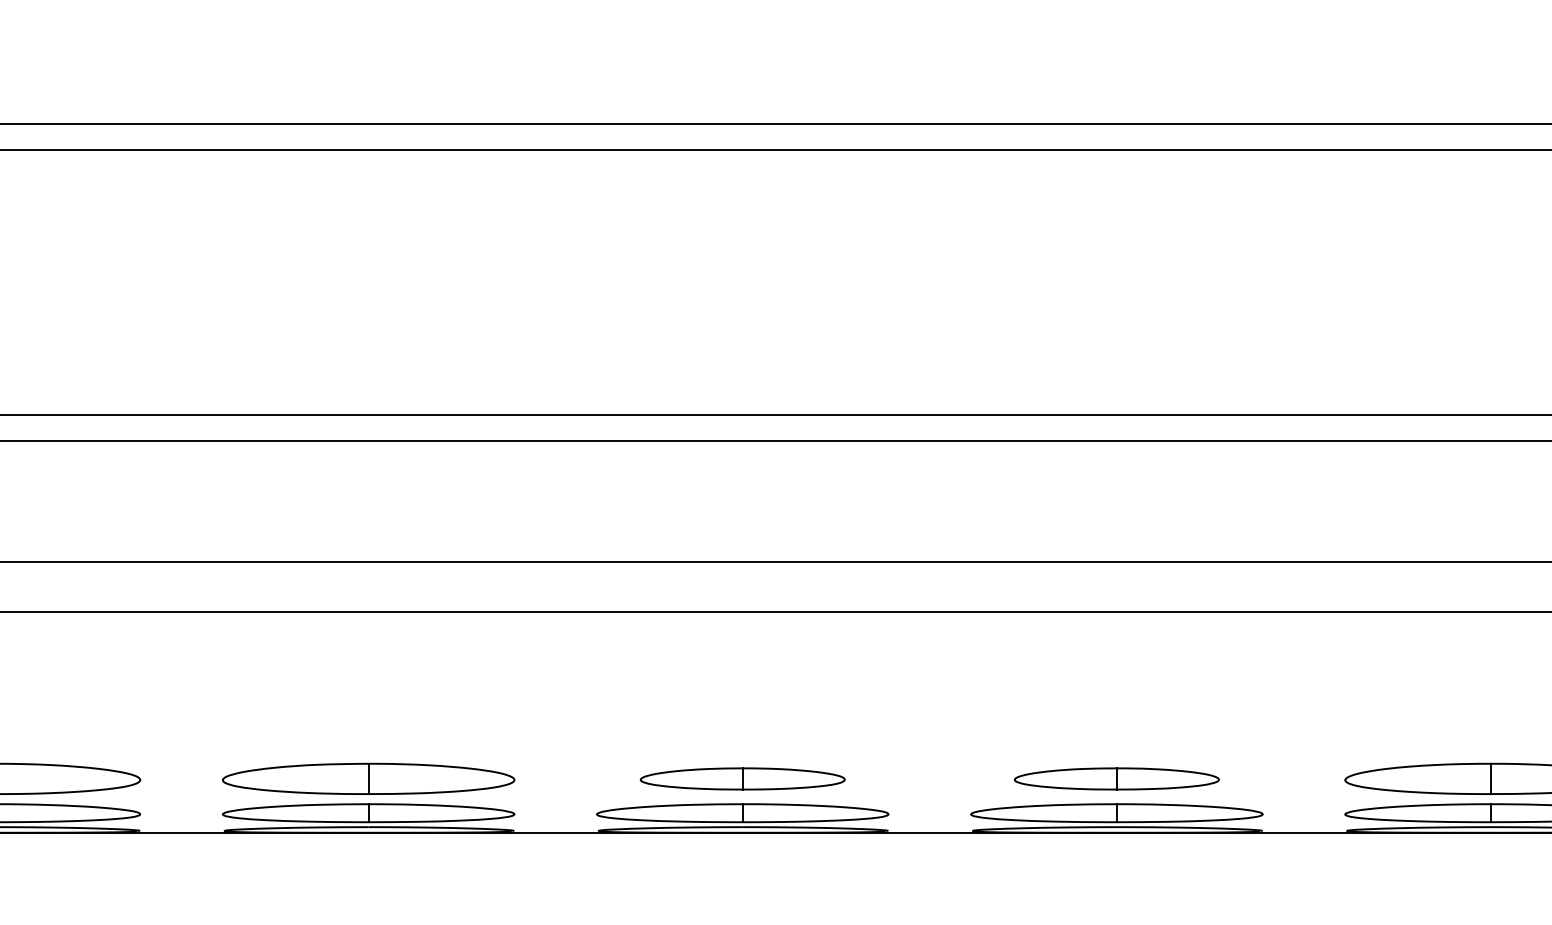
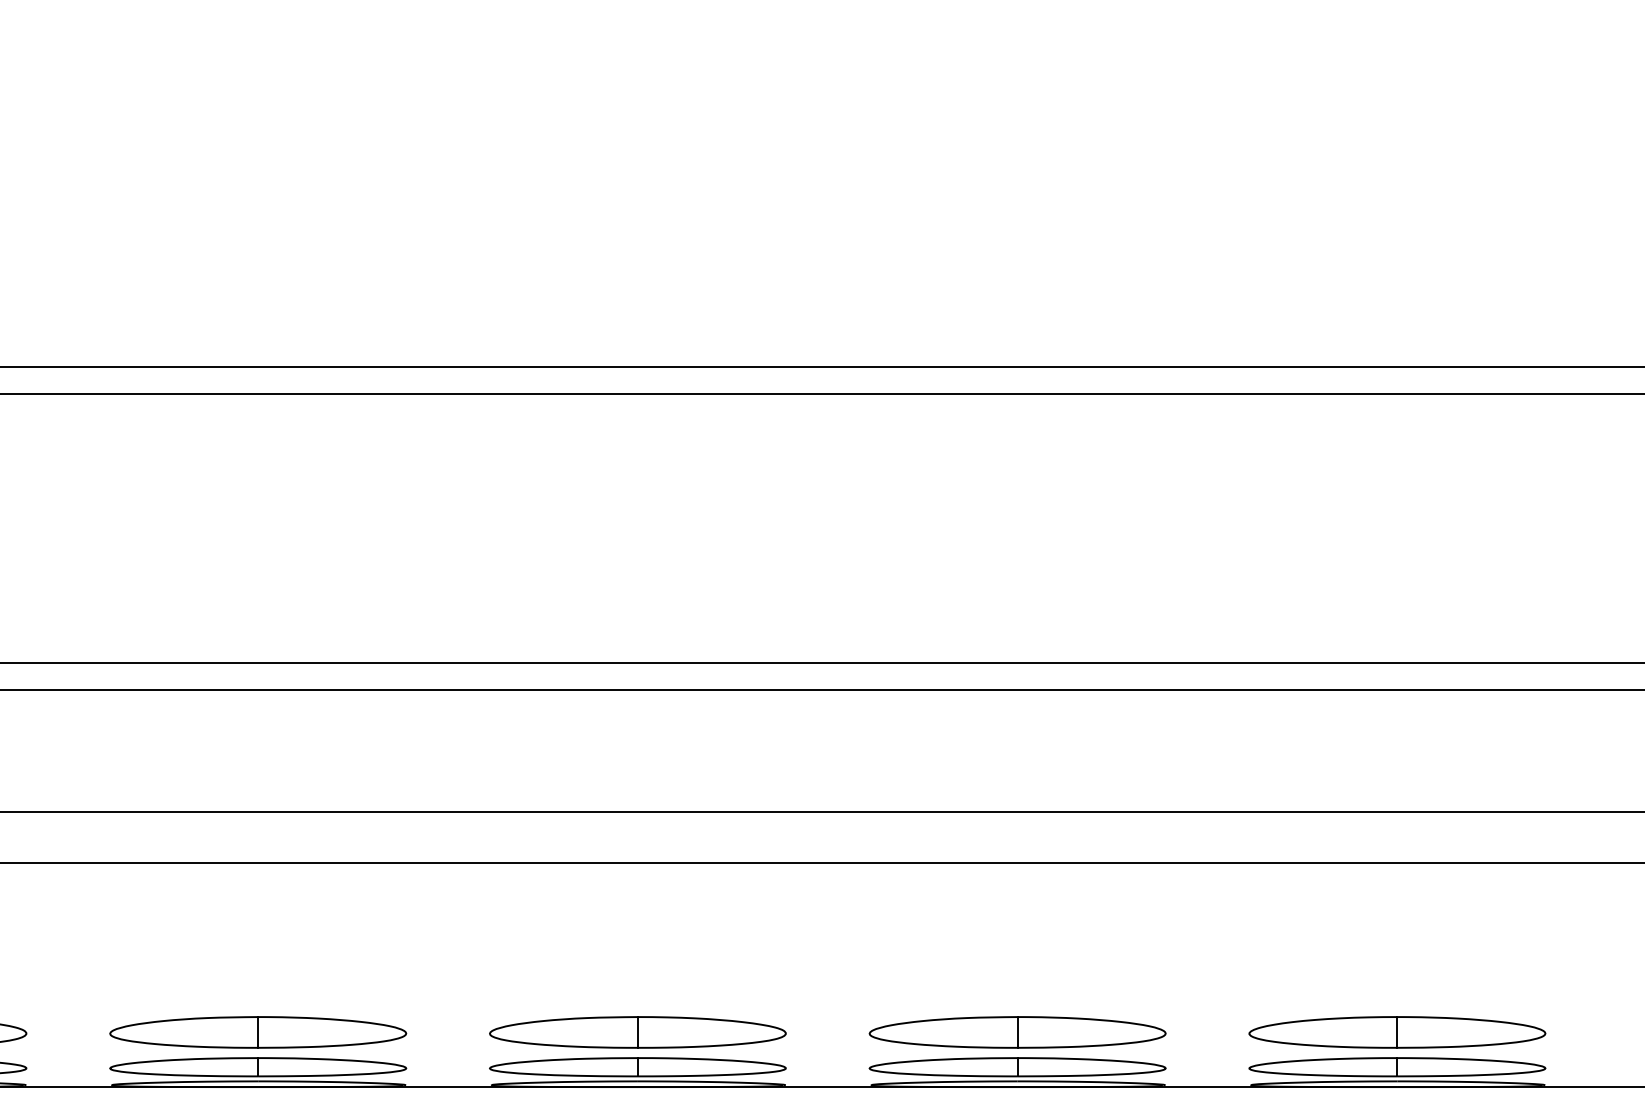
part: (742, 778) -> (637, 1032), size x1.43
part: (1116, 778) -> (1017, 1032), size x1.43

